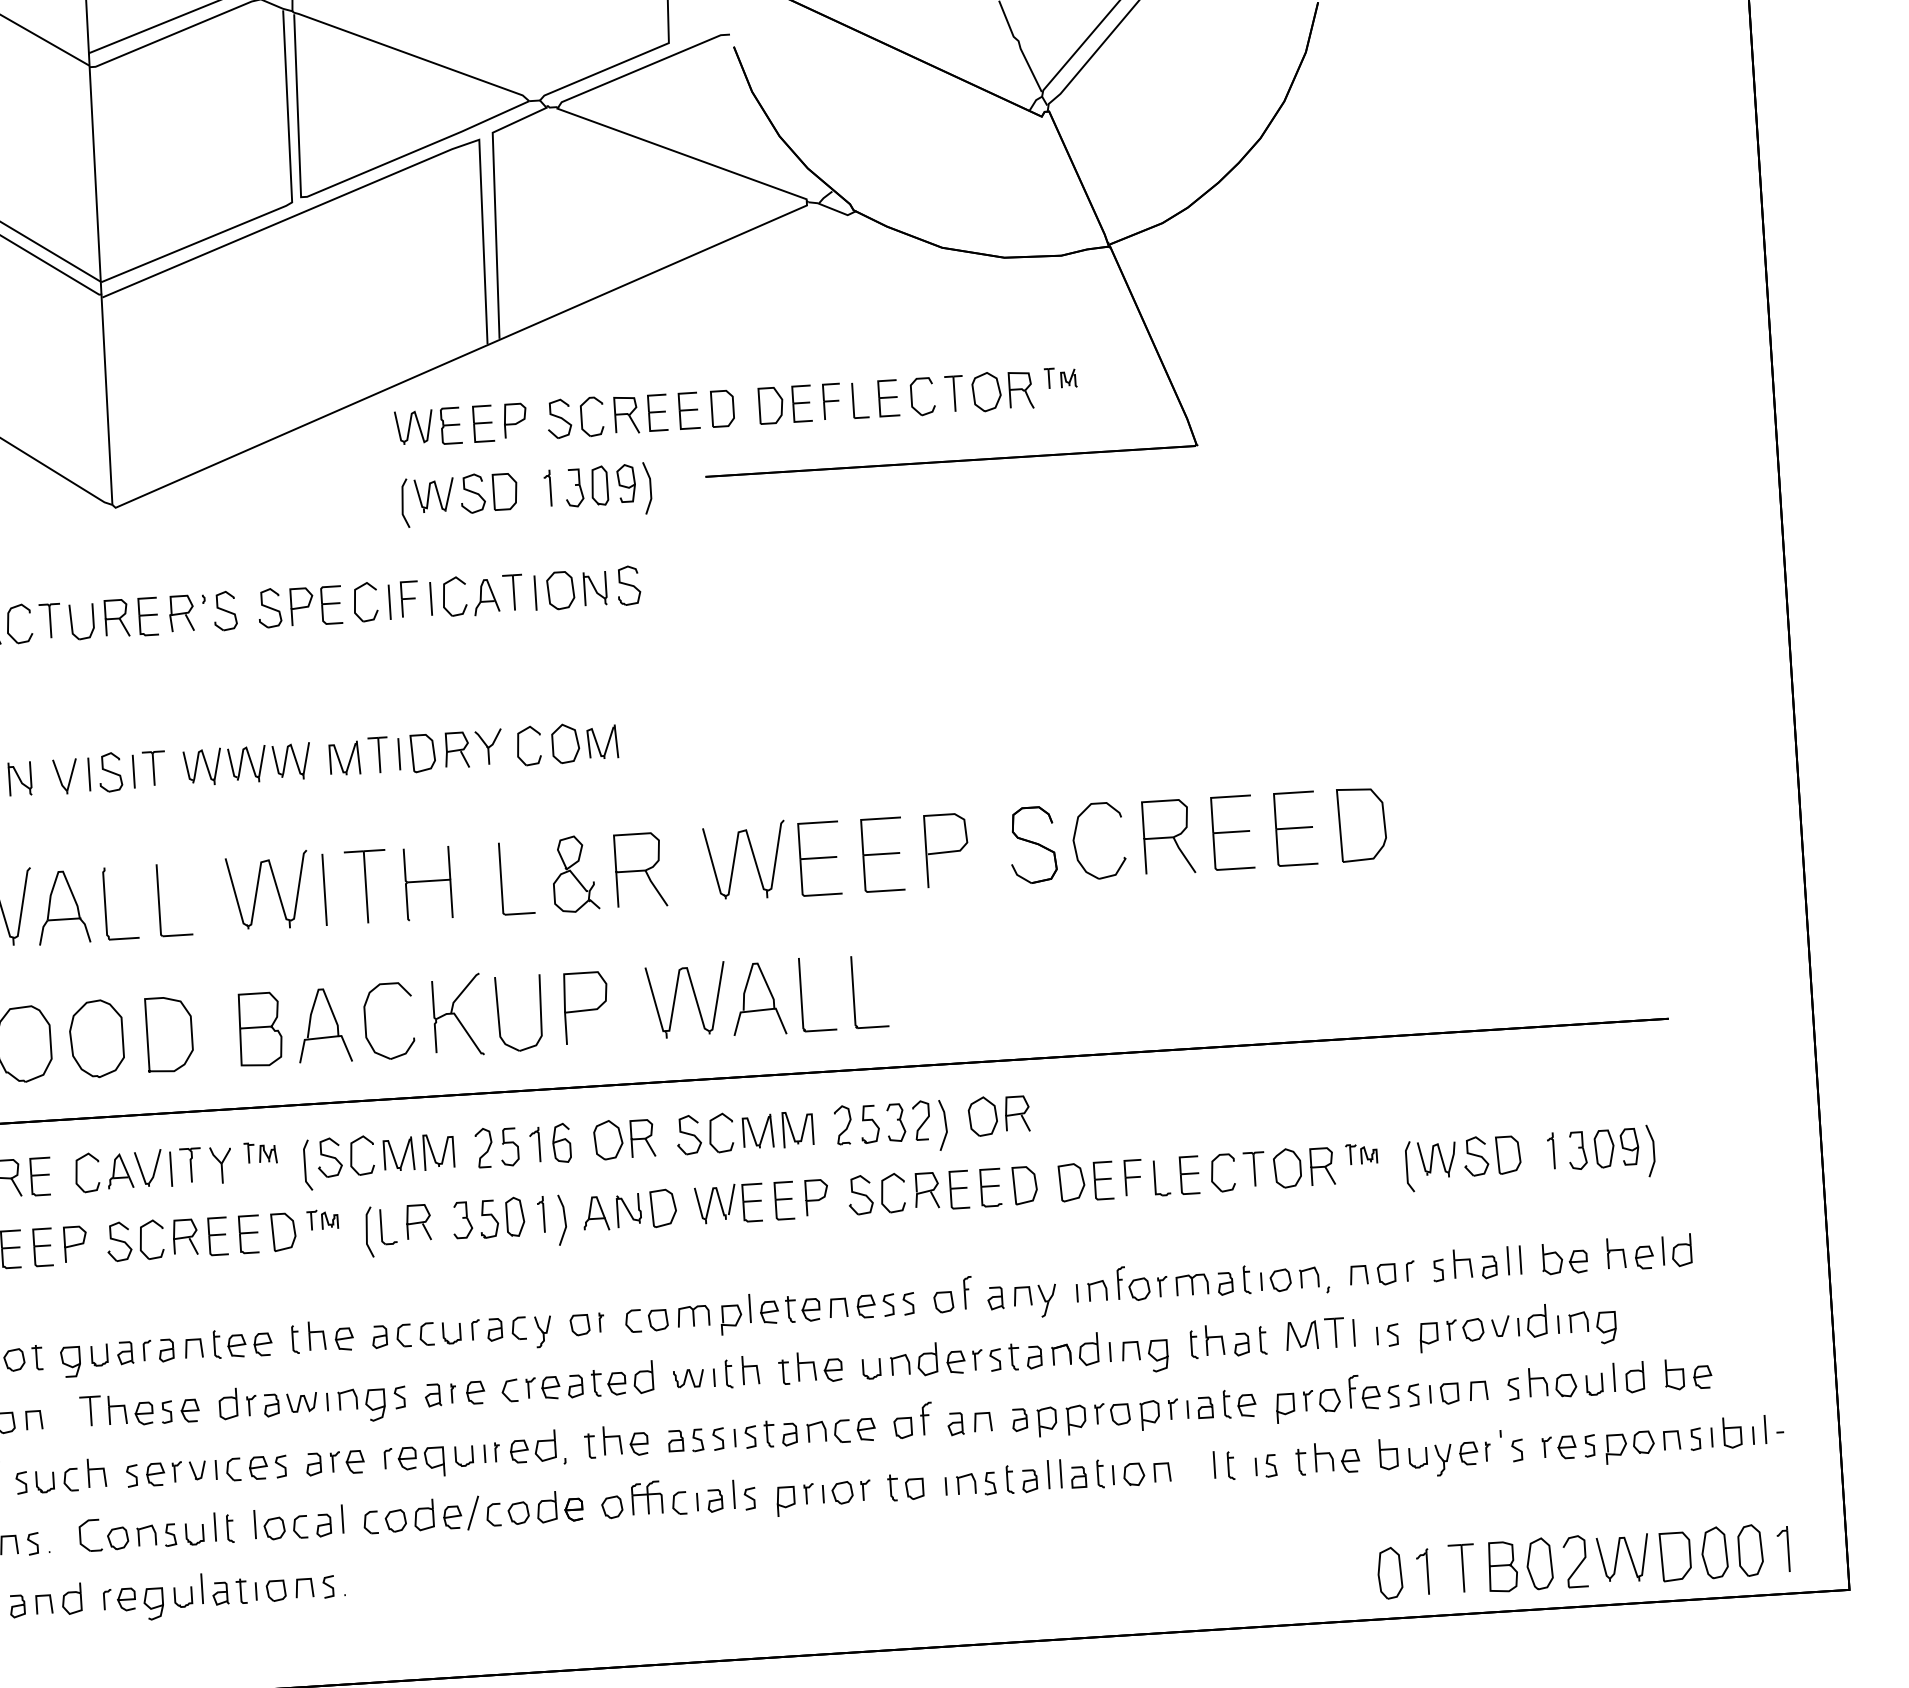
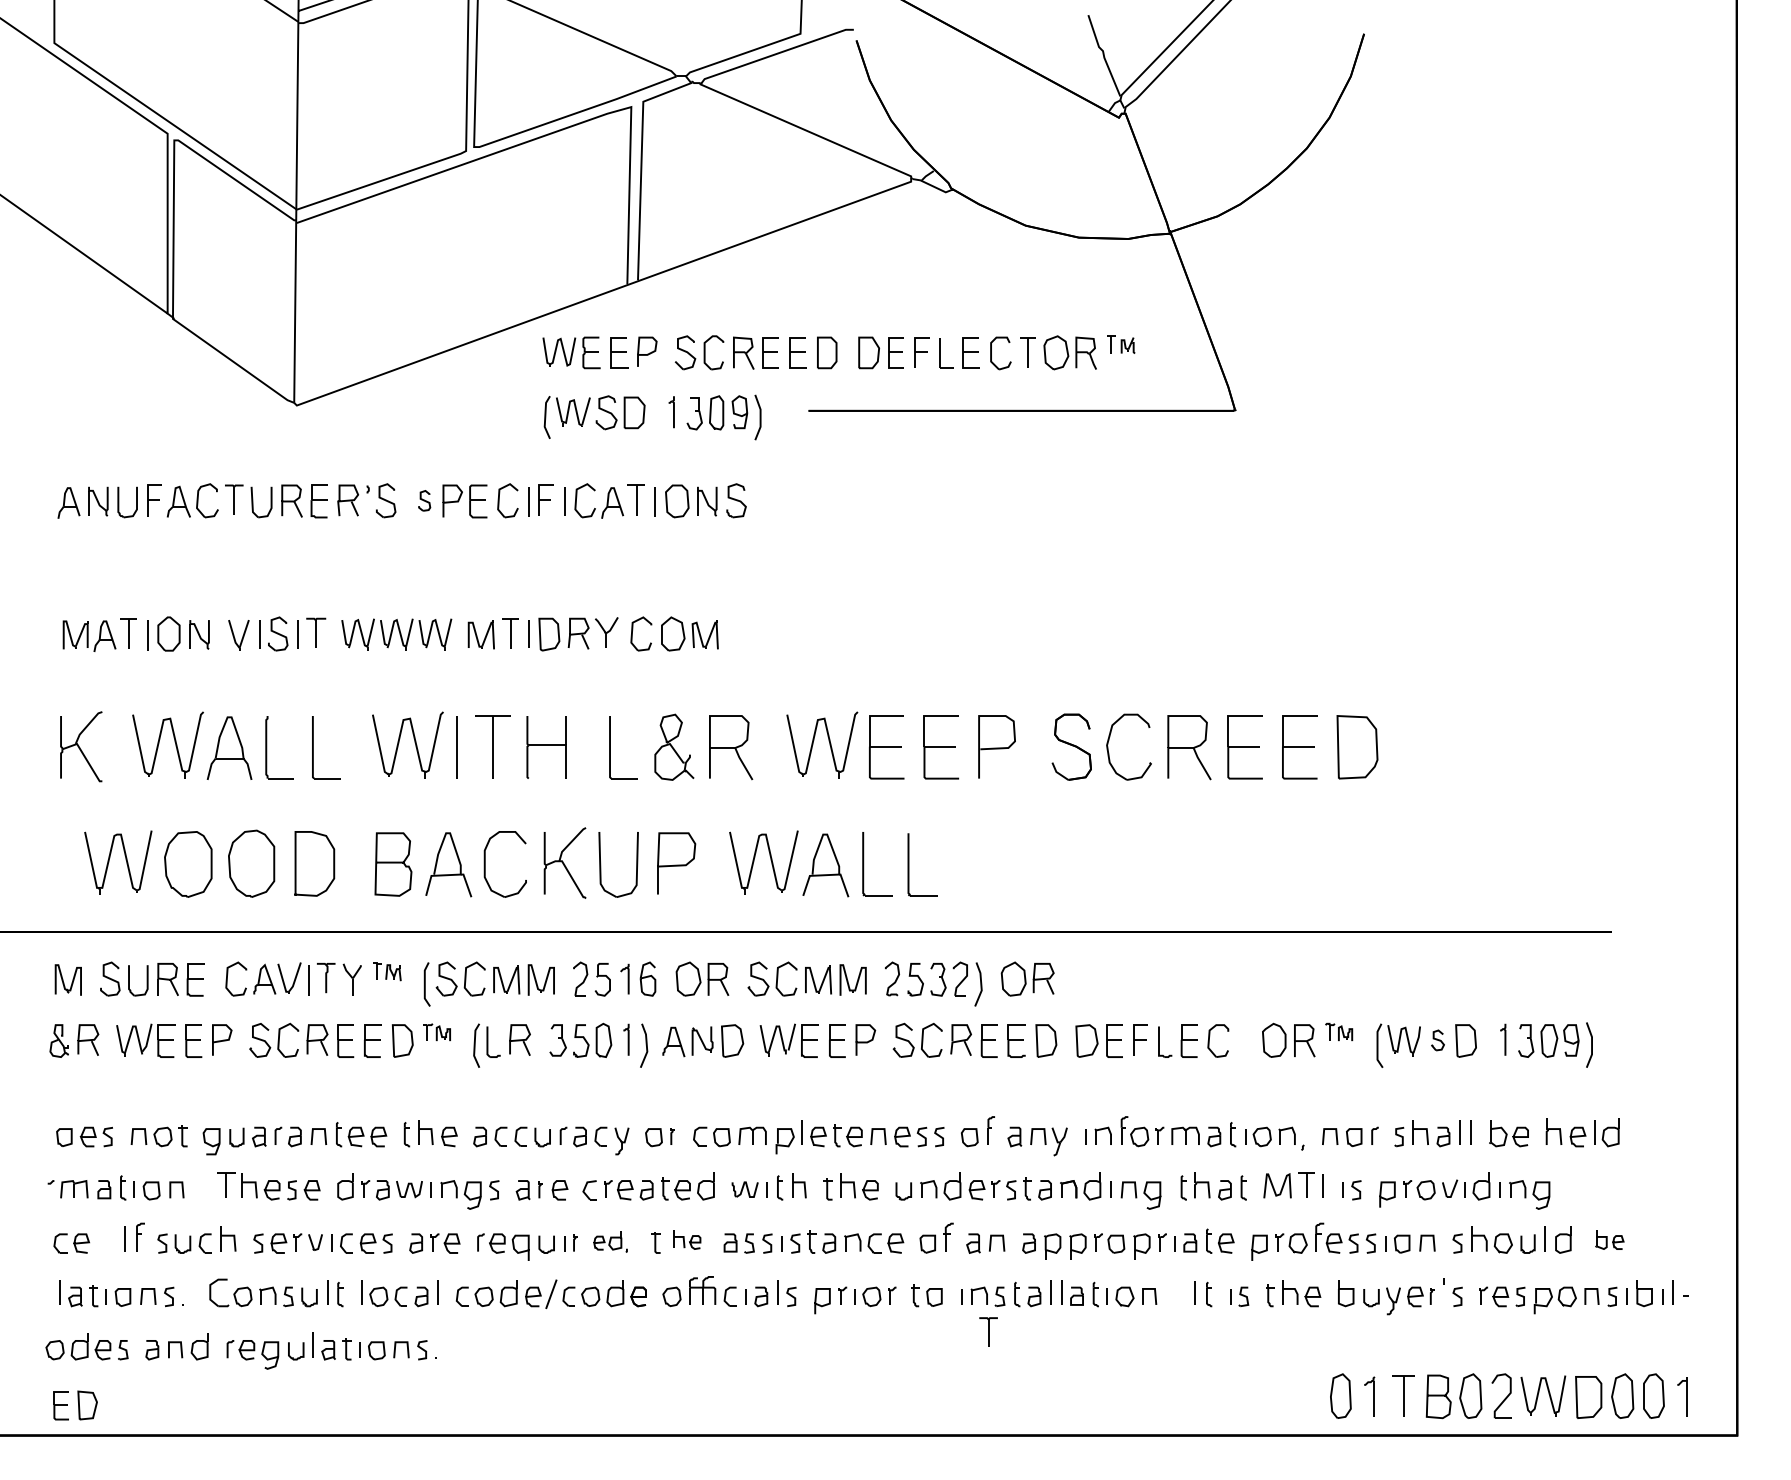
part: (269, 607) -> (424, 500), size x0.6
part: (1475, 1156) -> (1437, 1040), size x0.6
part: (1254, 1168) -> (988, 1331), moved
part: (1688, 1373) -> (1609, 1239), size x0.7
part: (626, 1440) -> (687, 1239), size x0.7
part: (537, 1448) -> (610, 1241), size x0.7

